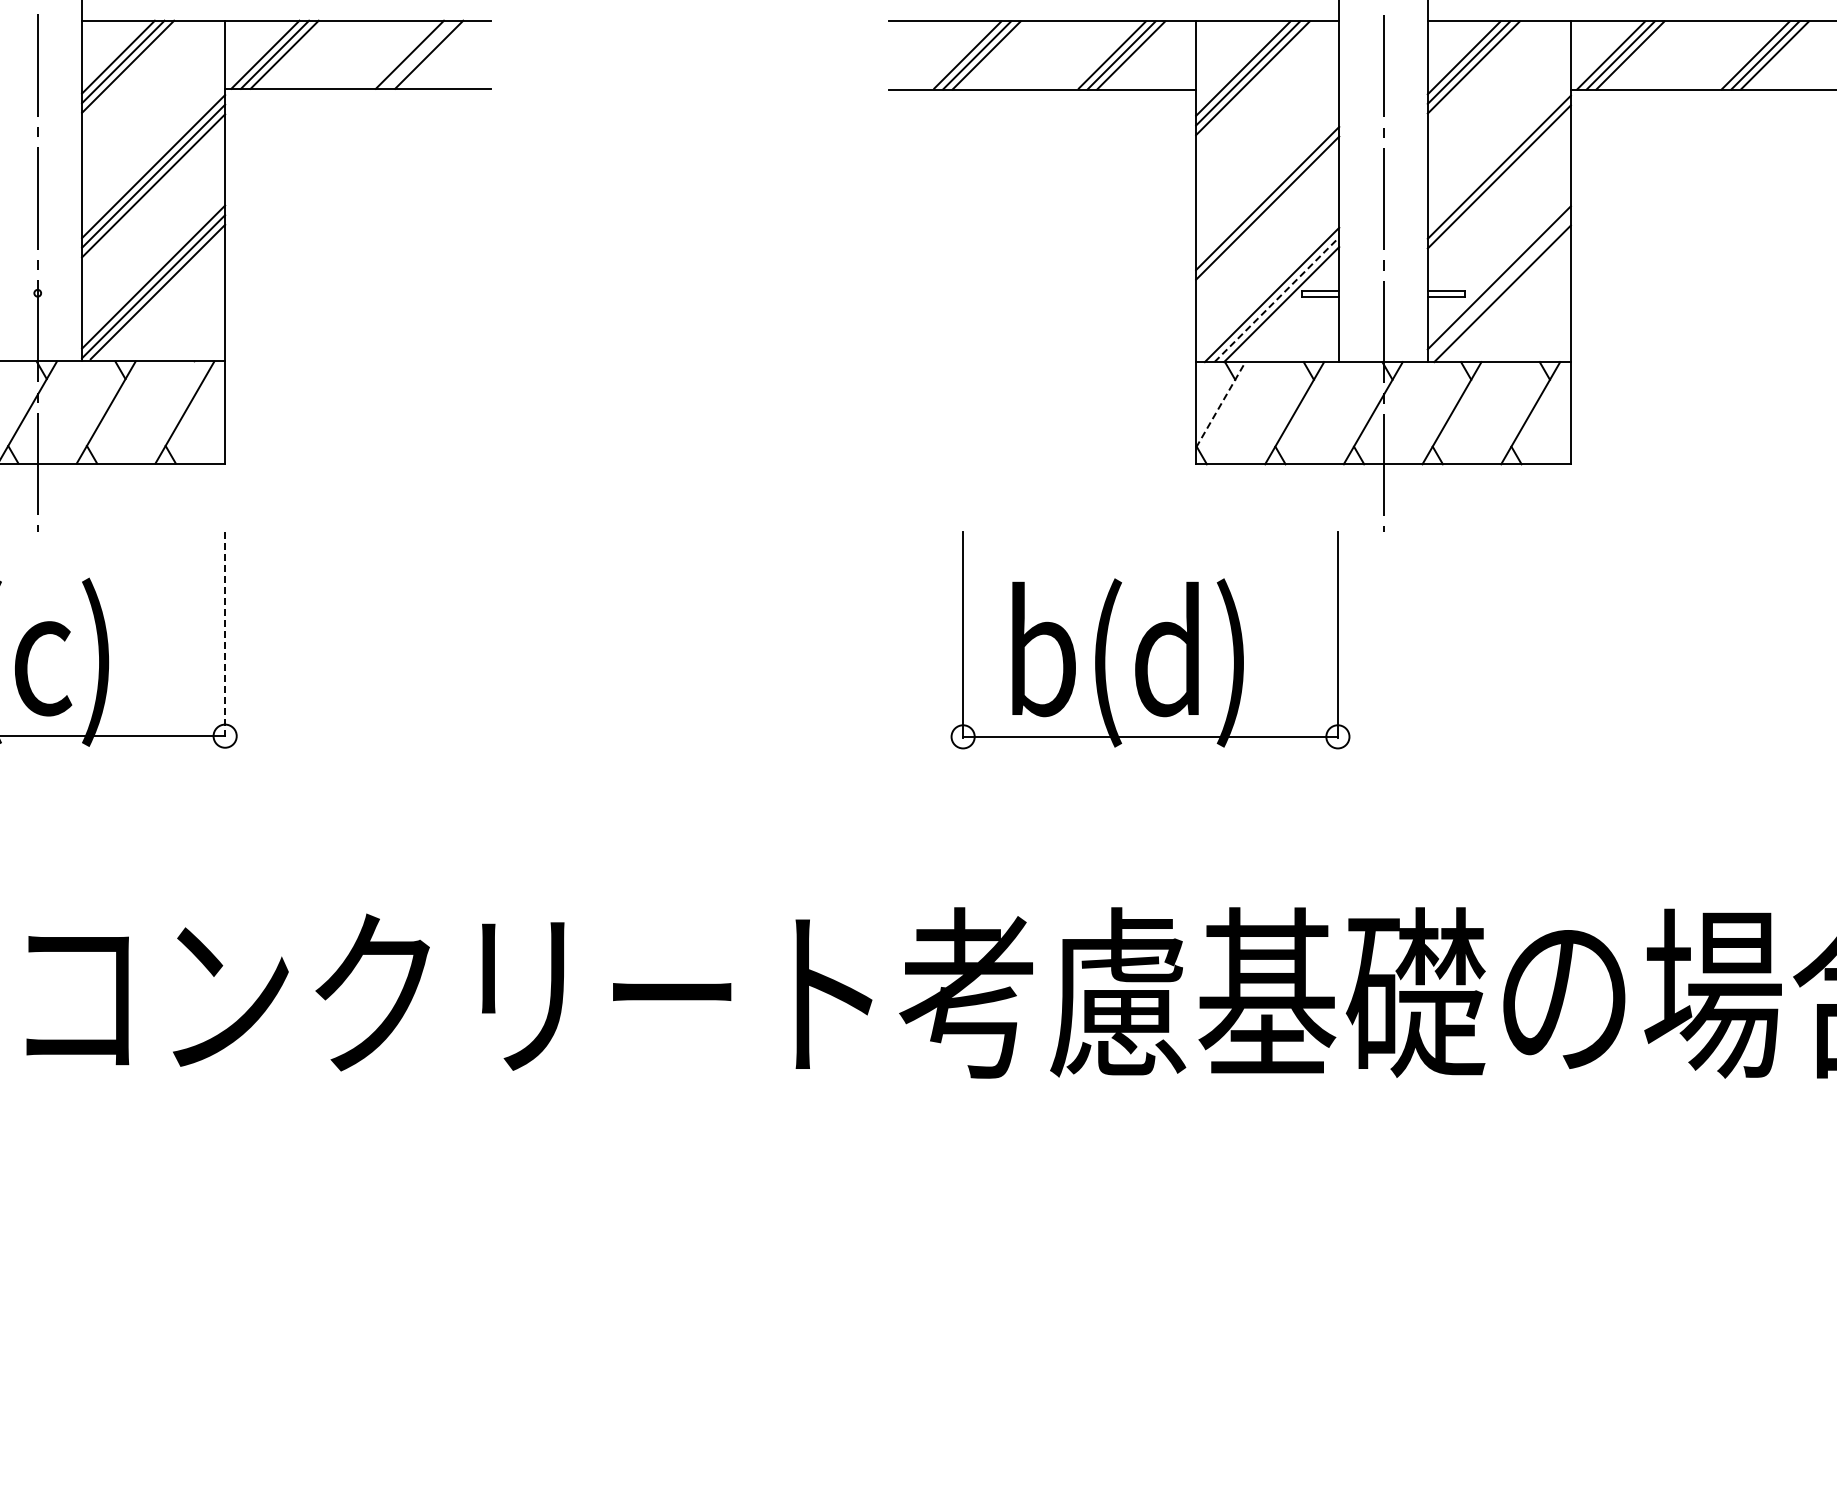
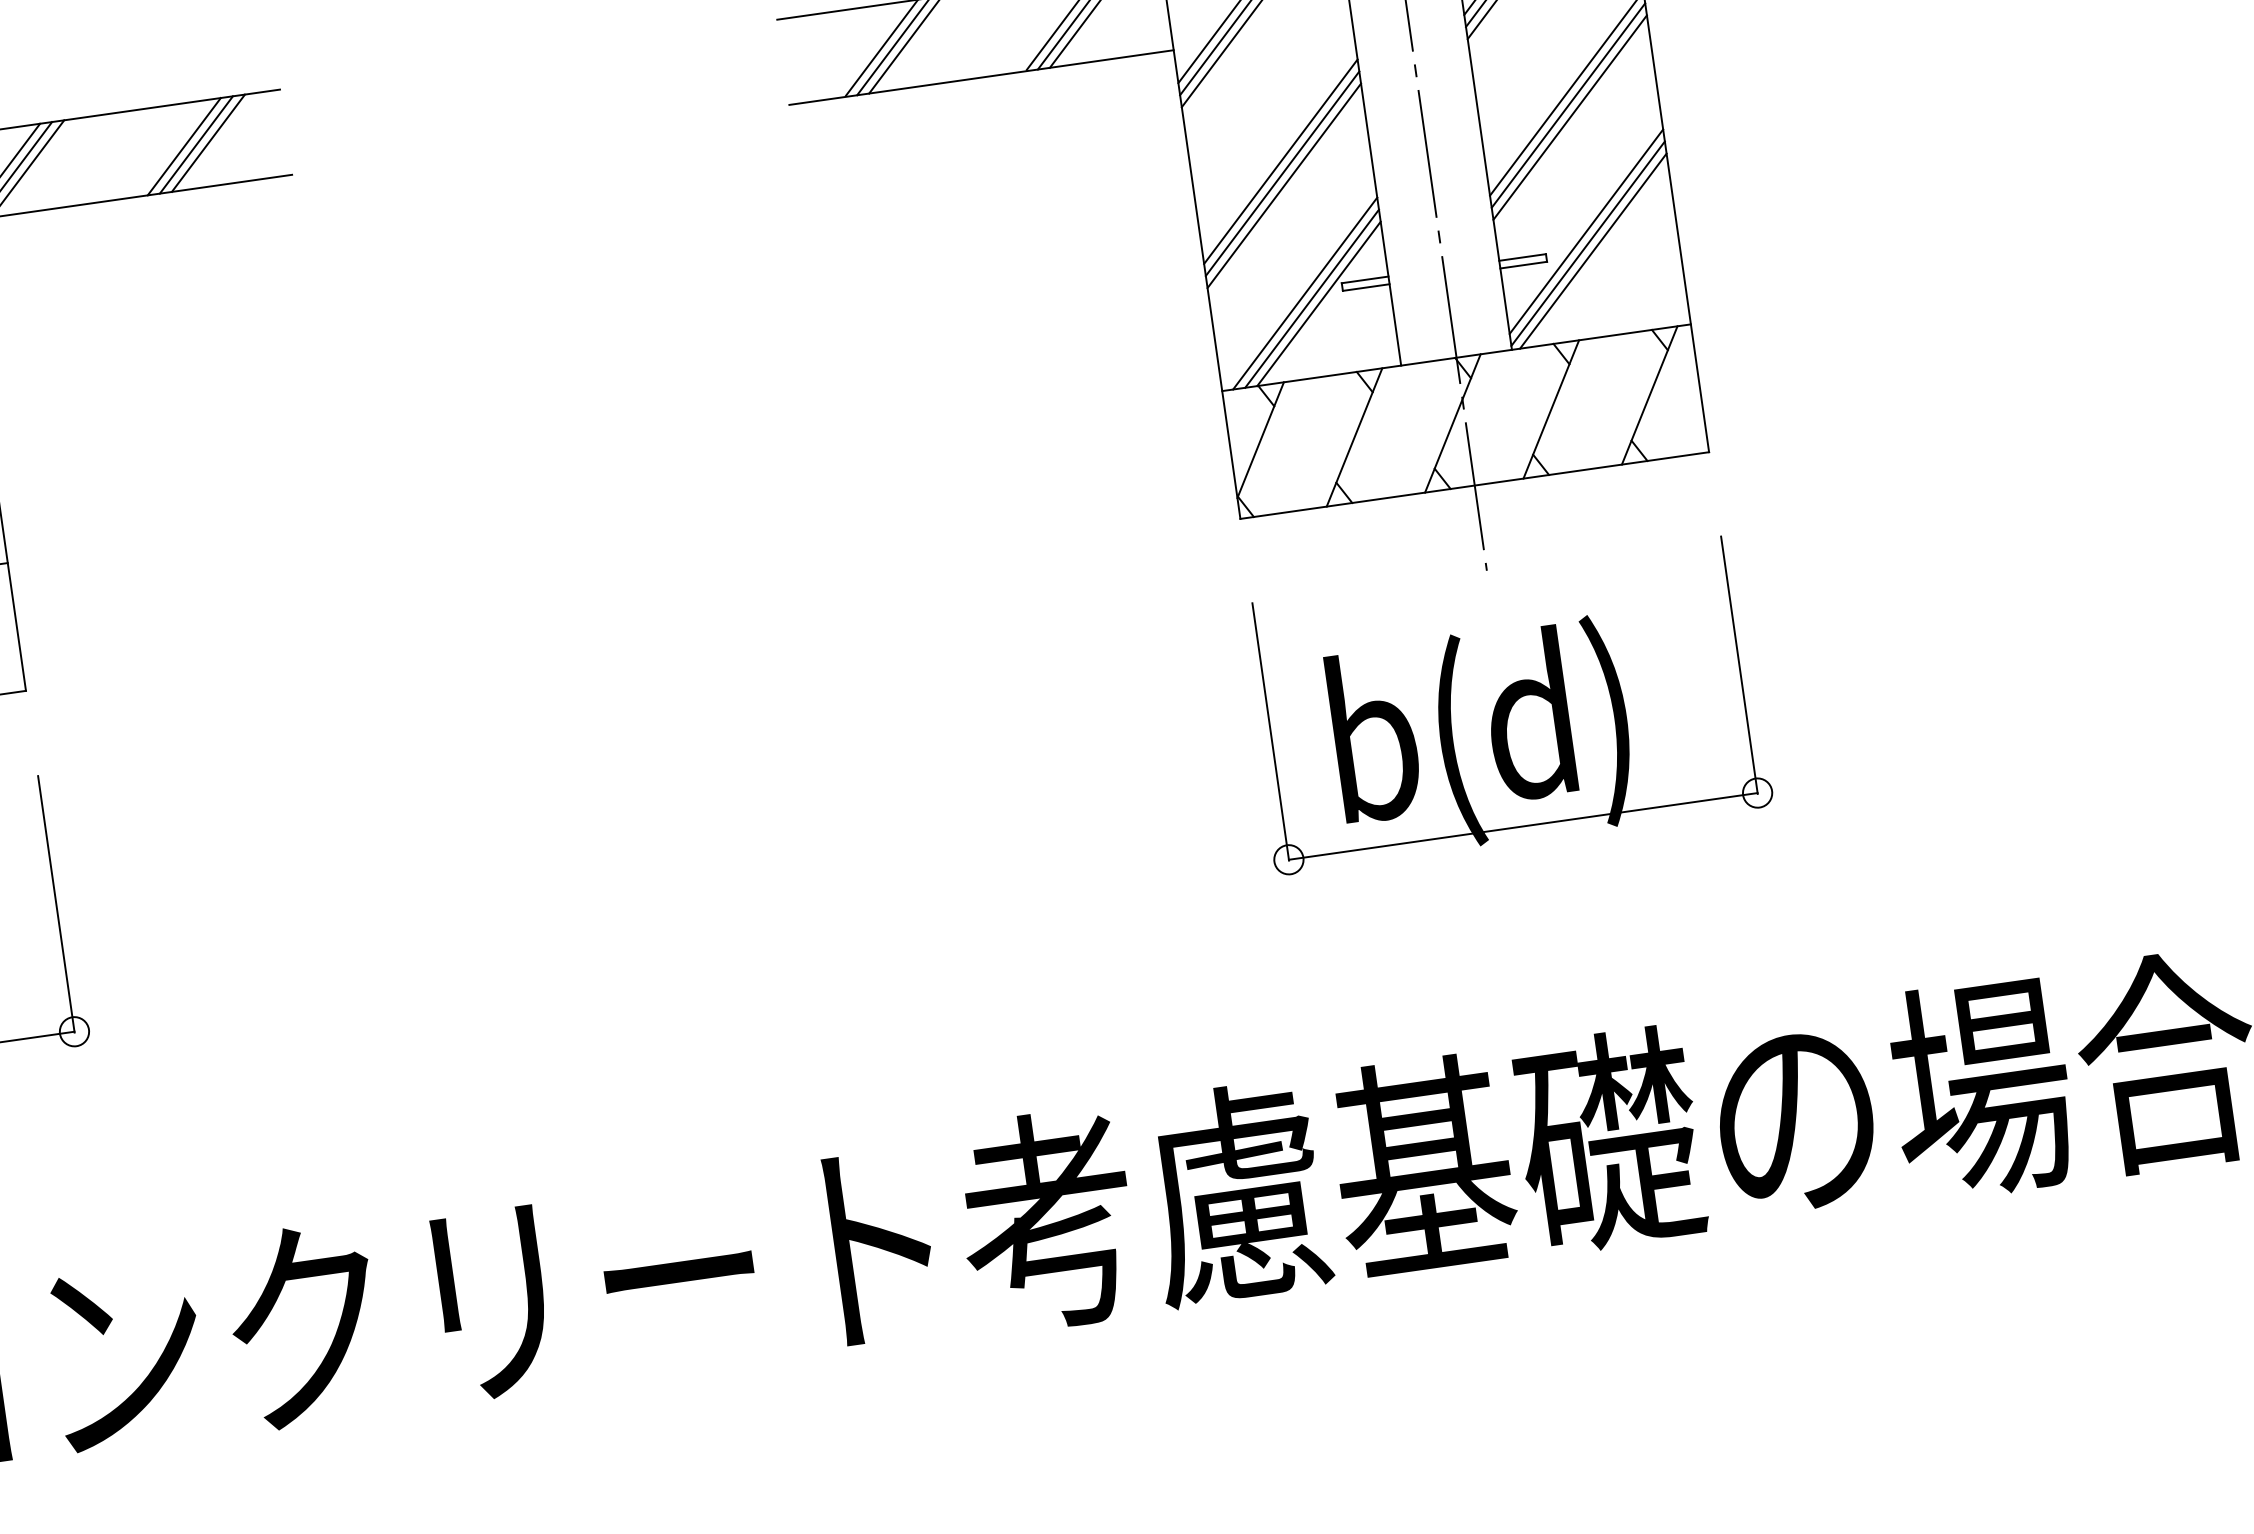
line: (419, 54) -> (196, 144), added
line: (1498, 186) -> (1569, 117), added
line: (1267, 188) -> (1280, 161), added
line: (1498, 286) -> (1586, 242), added
line: (1277, 299) -> (1312, 298), dashed -> solid
line: (1221, 404) -> (1261, 439), dashed -> solid
line: (225, 634) -> (56, 904), dashed -> solid
part: (1150, 640) -> (1506, 705), moved

